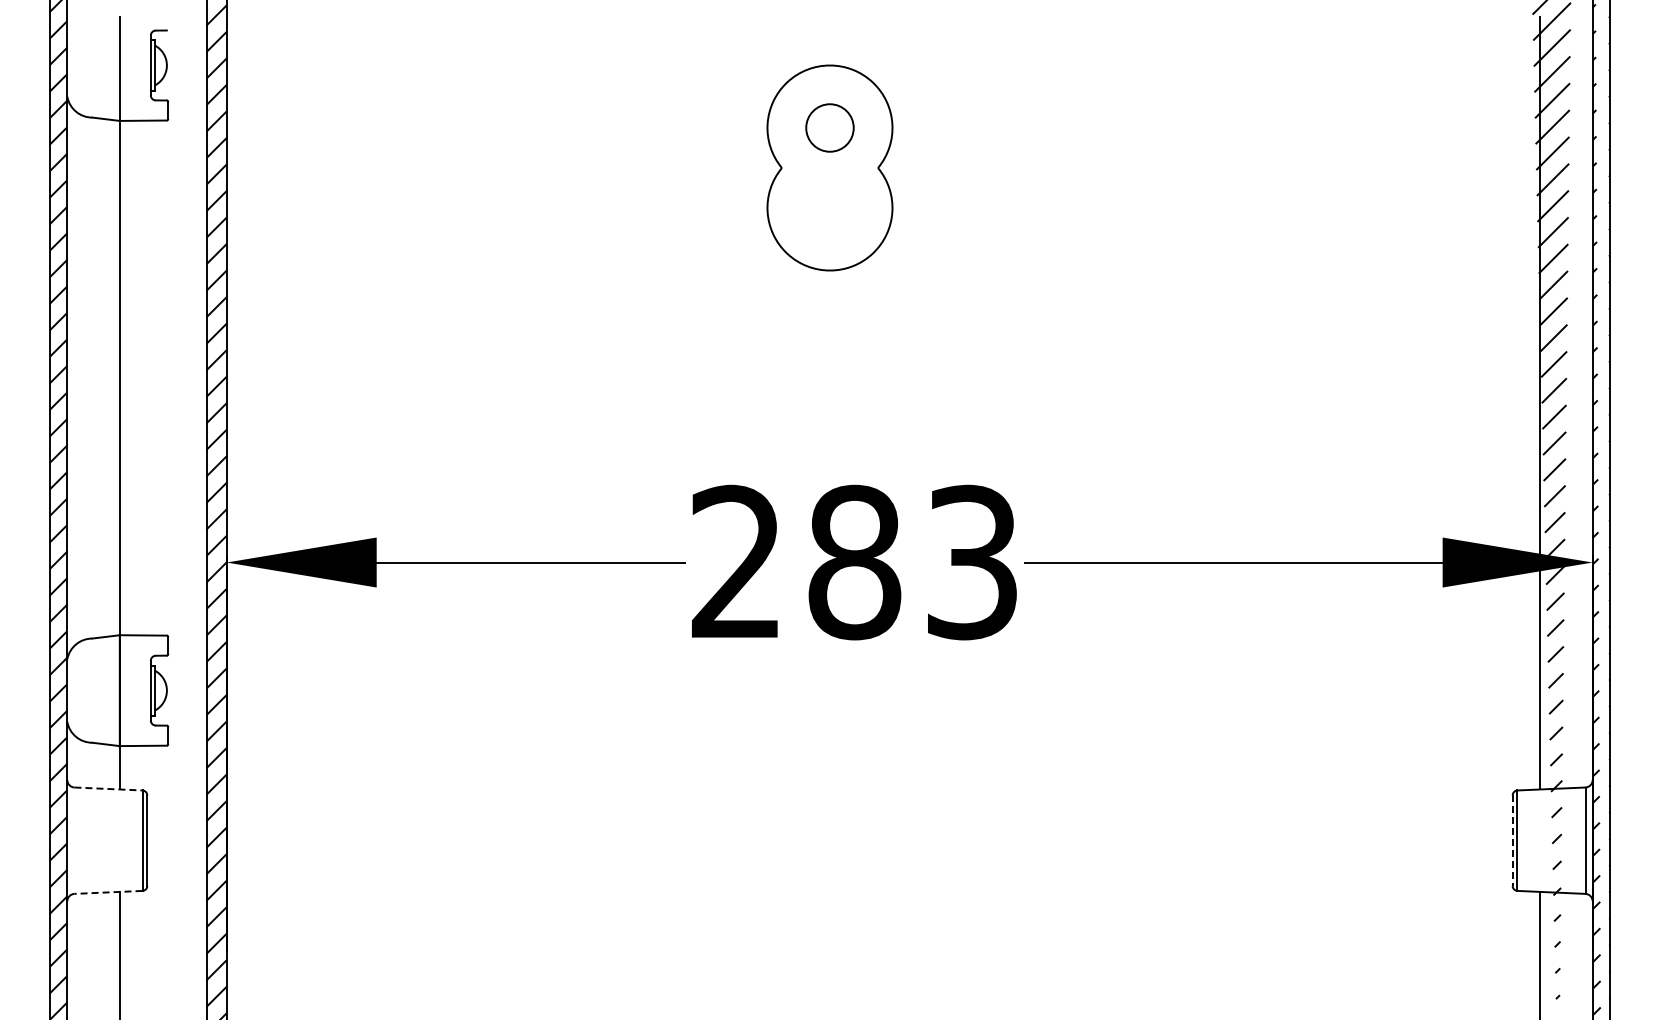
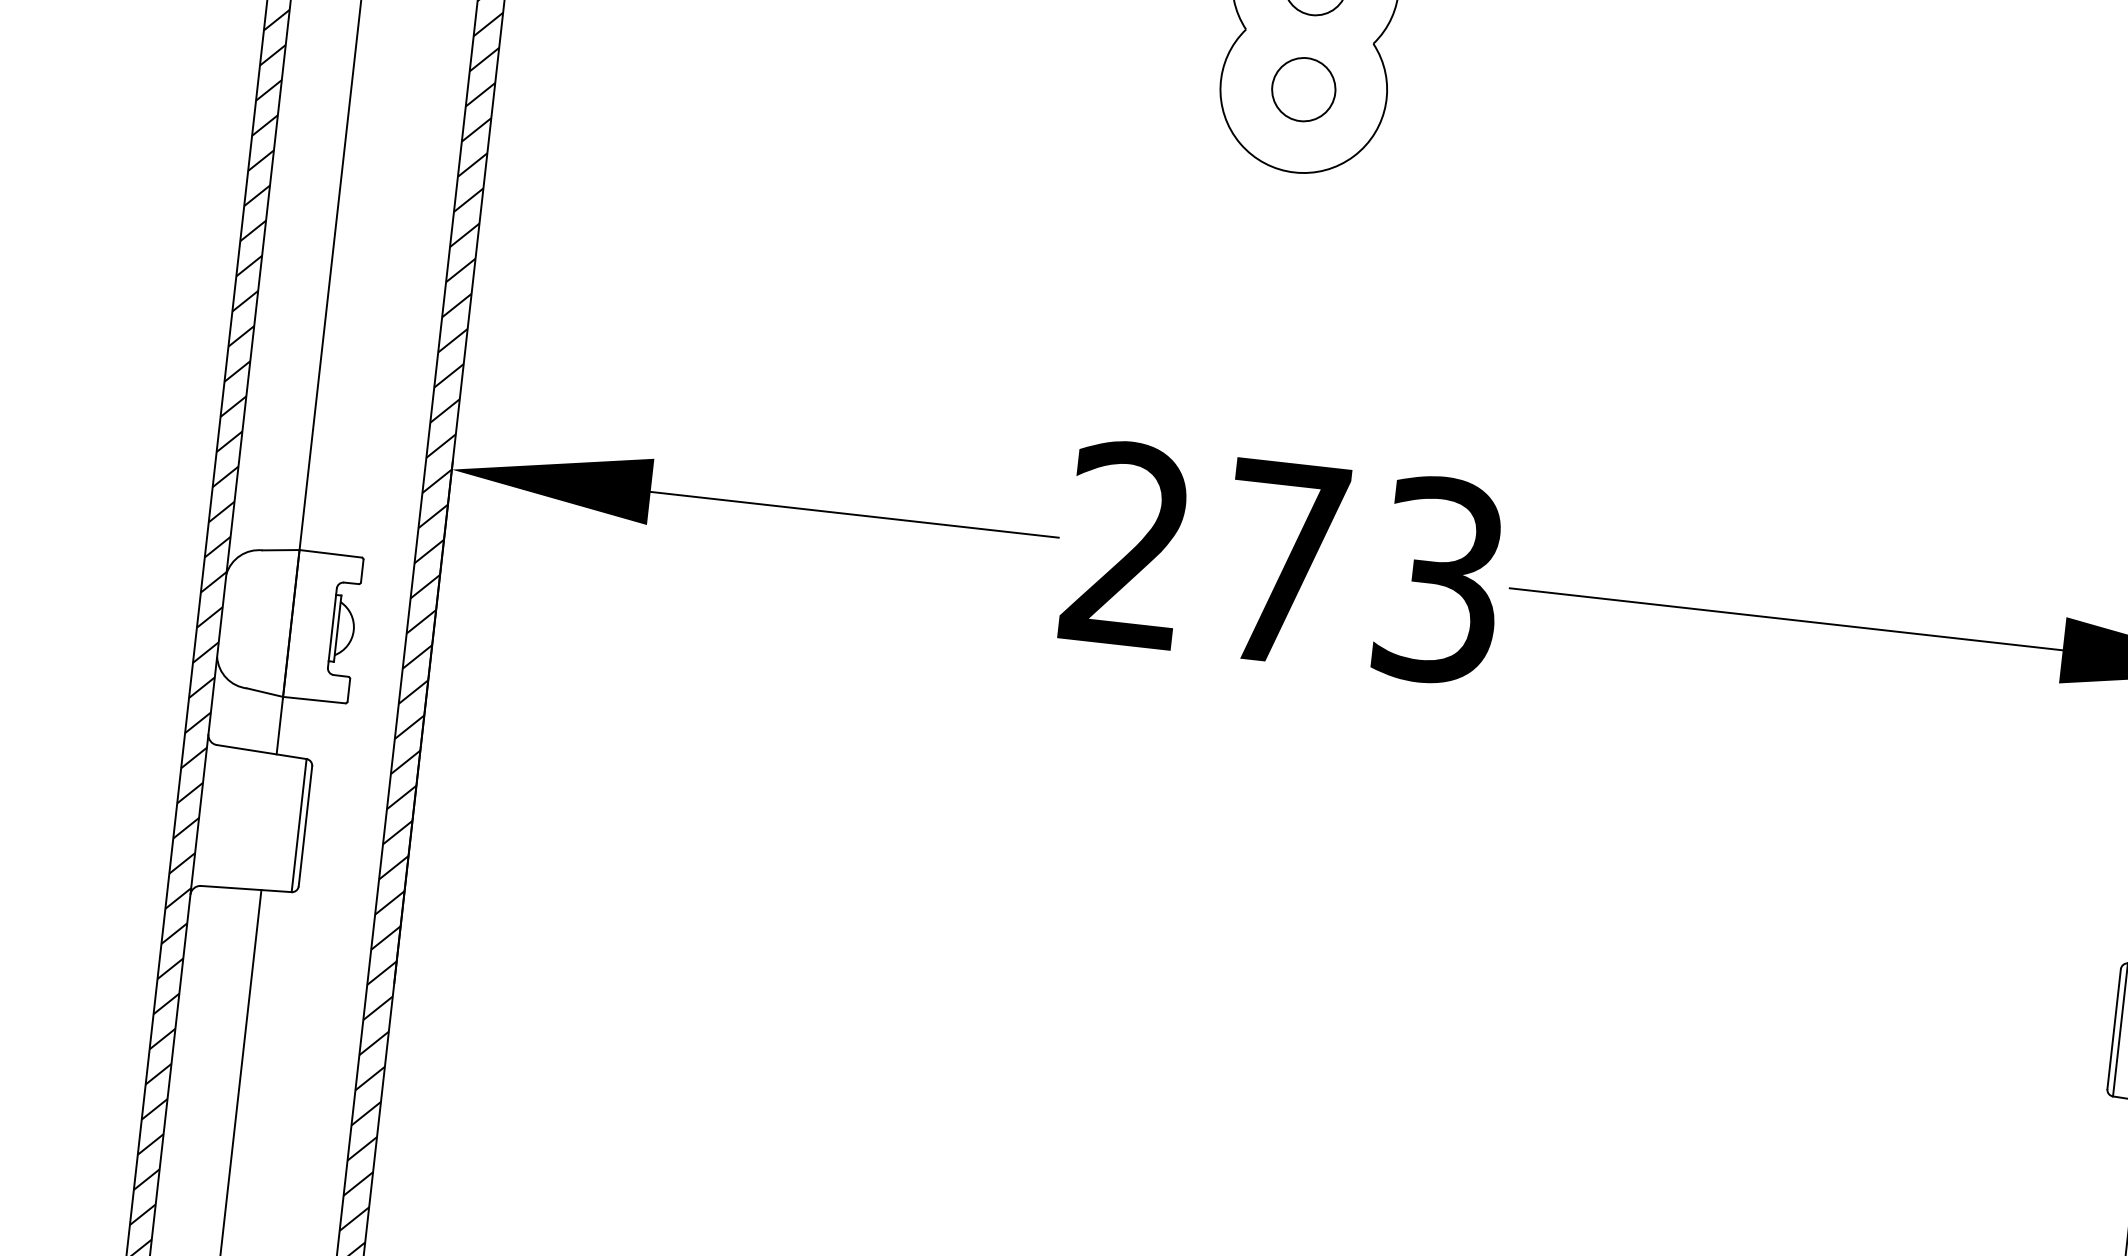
circle: (829, 207) -> (1303, 88), added
text: (854, 562) -> (1283, 562), 283 -> 273
line: (109, 789) -> (262, 752), dashed -> solid
line: (1512, 841) -> (2113, 1030), dashed -> solid
line: (108, 892) -> (246, 889), dashed -> solid

